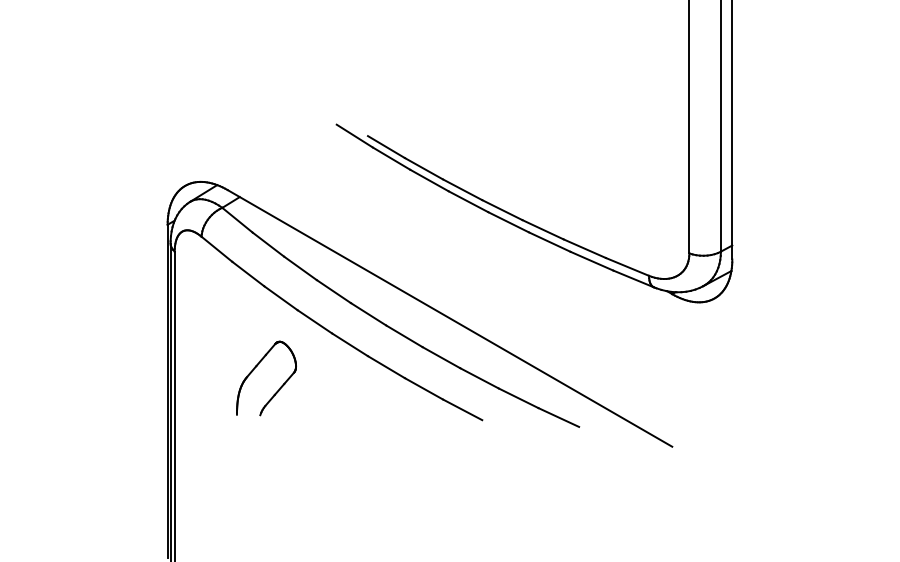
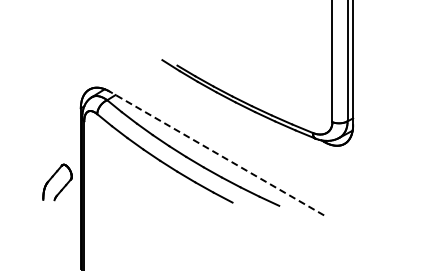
line: (448, 318) -> (216, 153), solid -> dashed
part: (258, 368) -> (53, 177), moved

